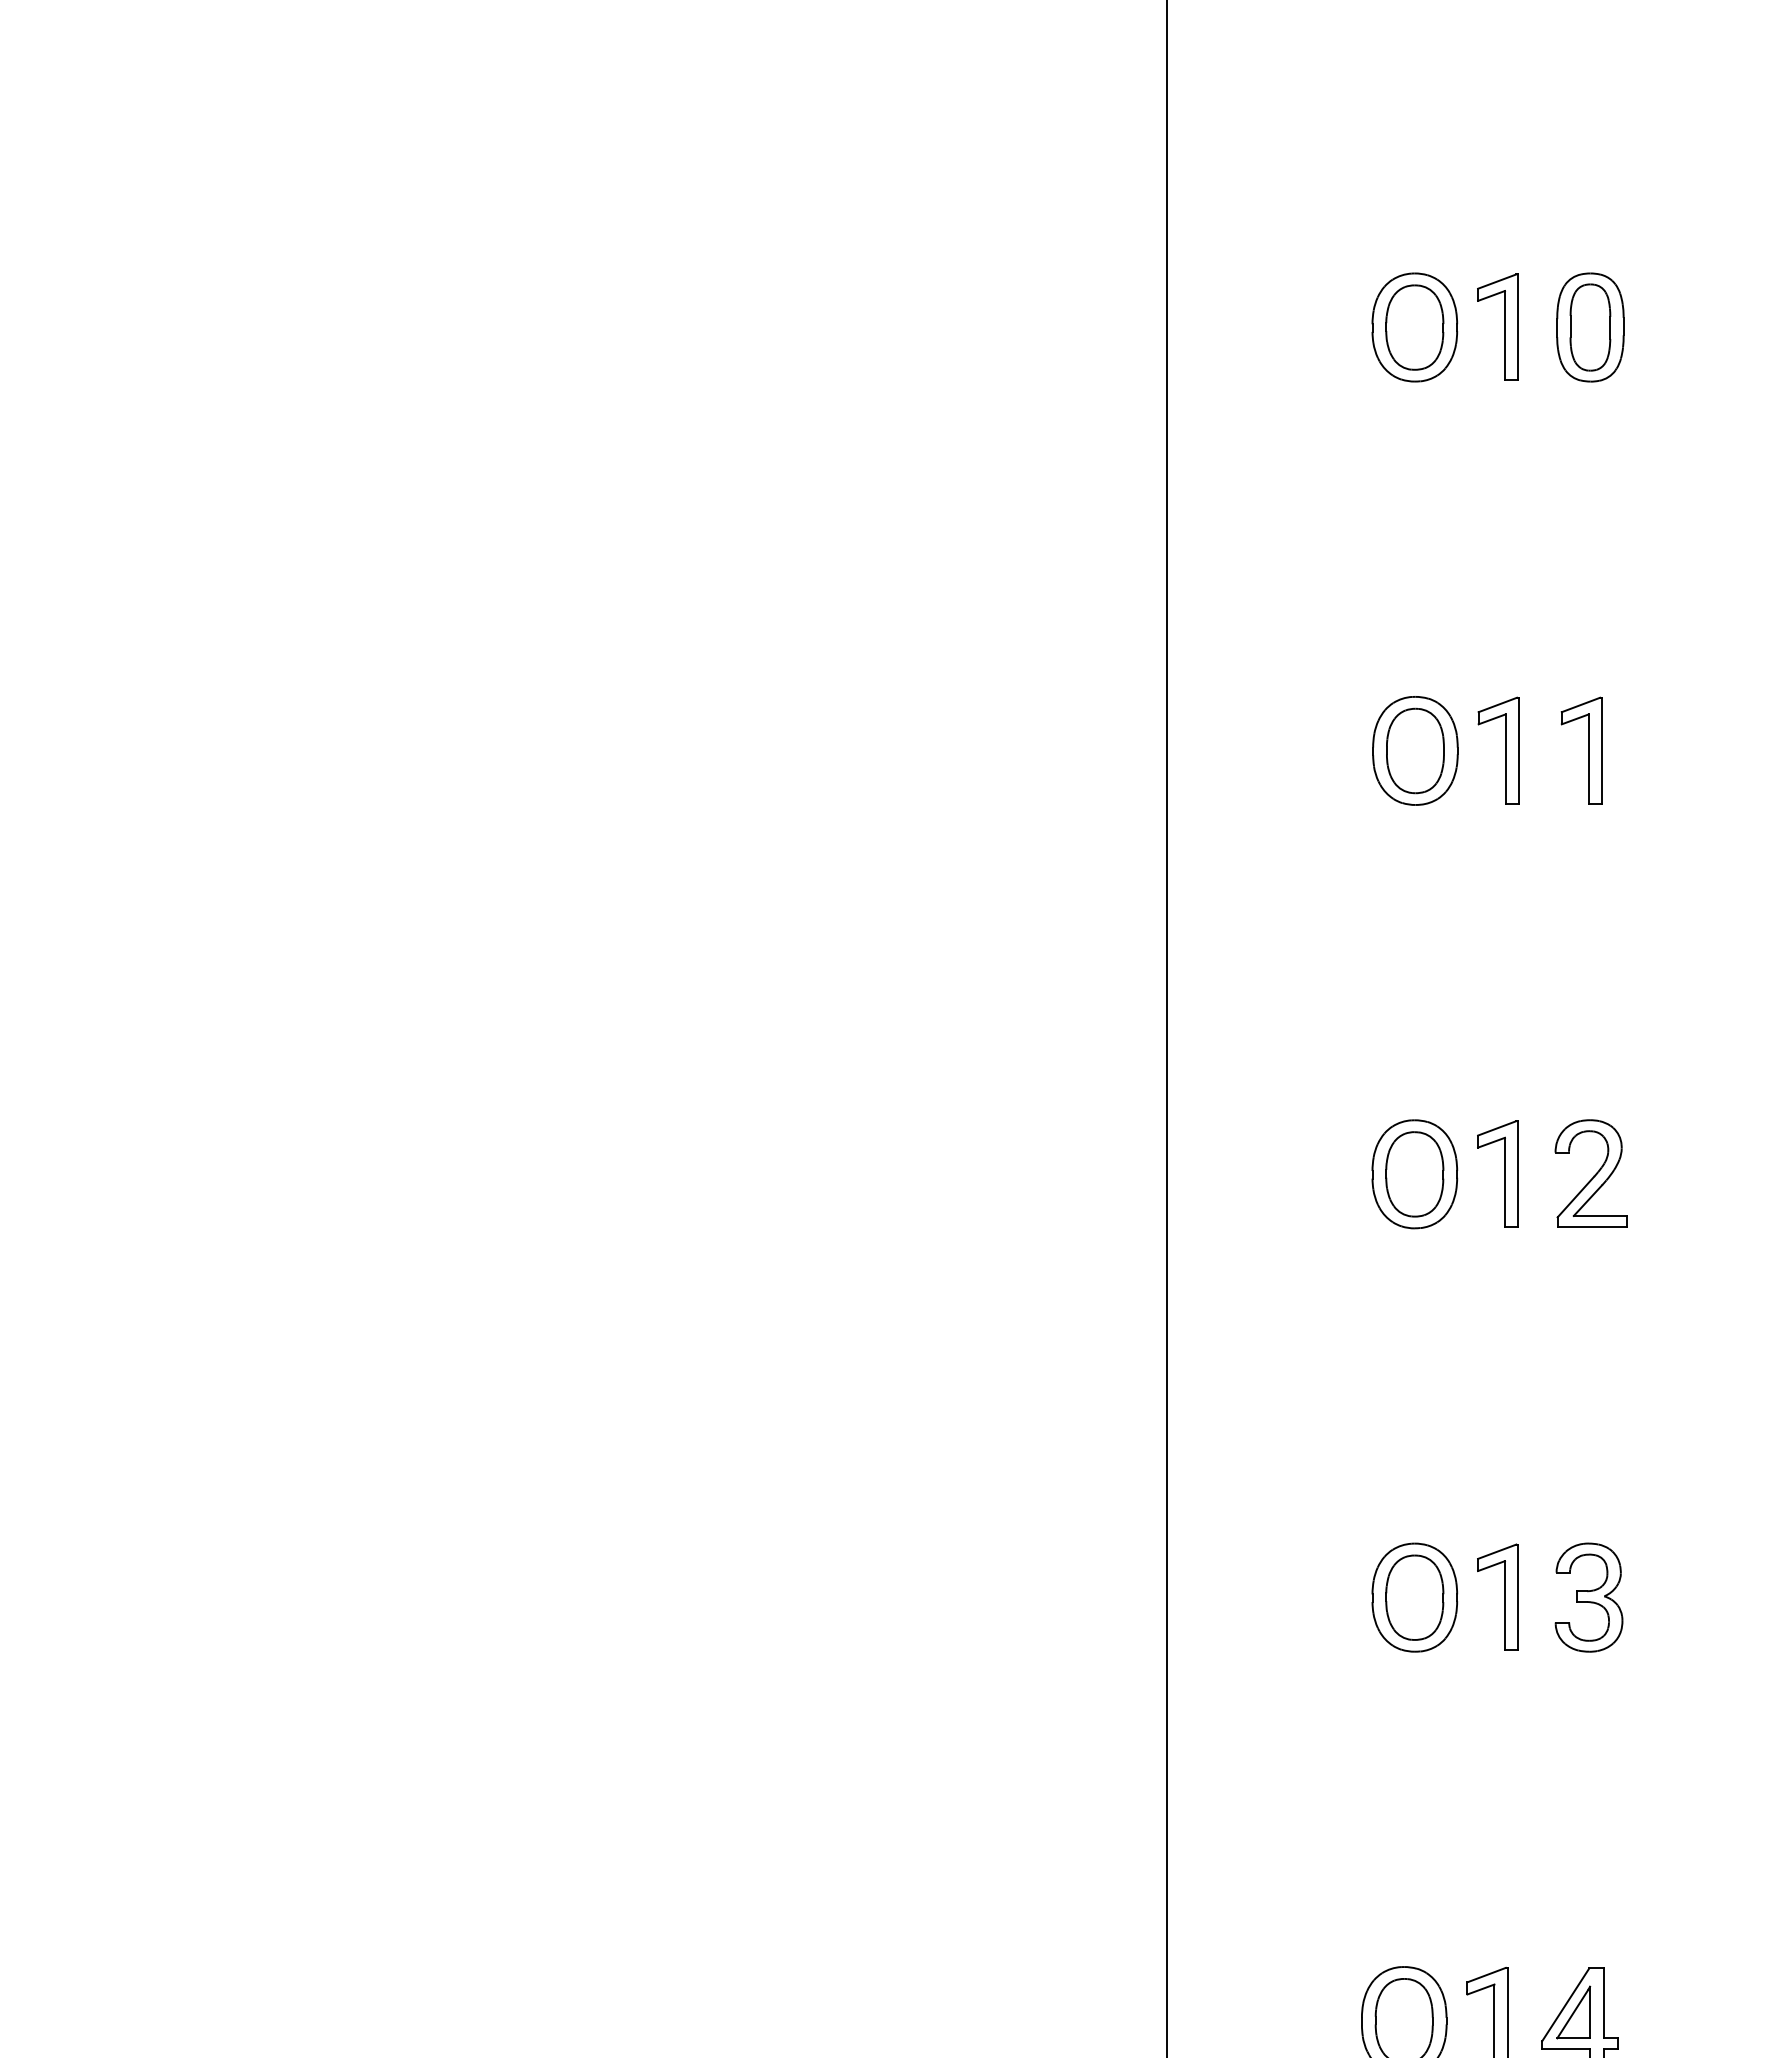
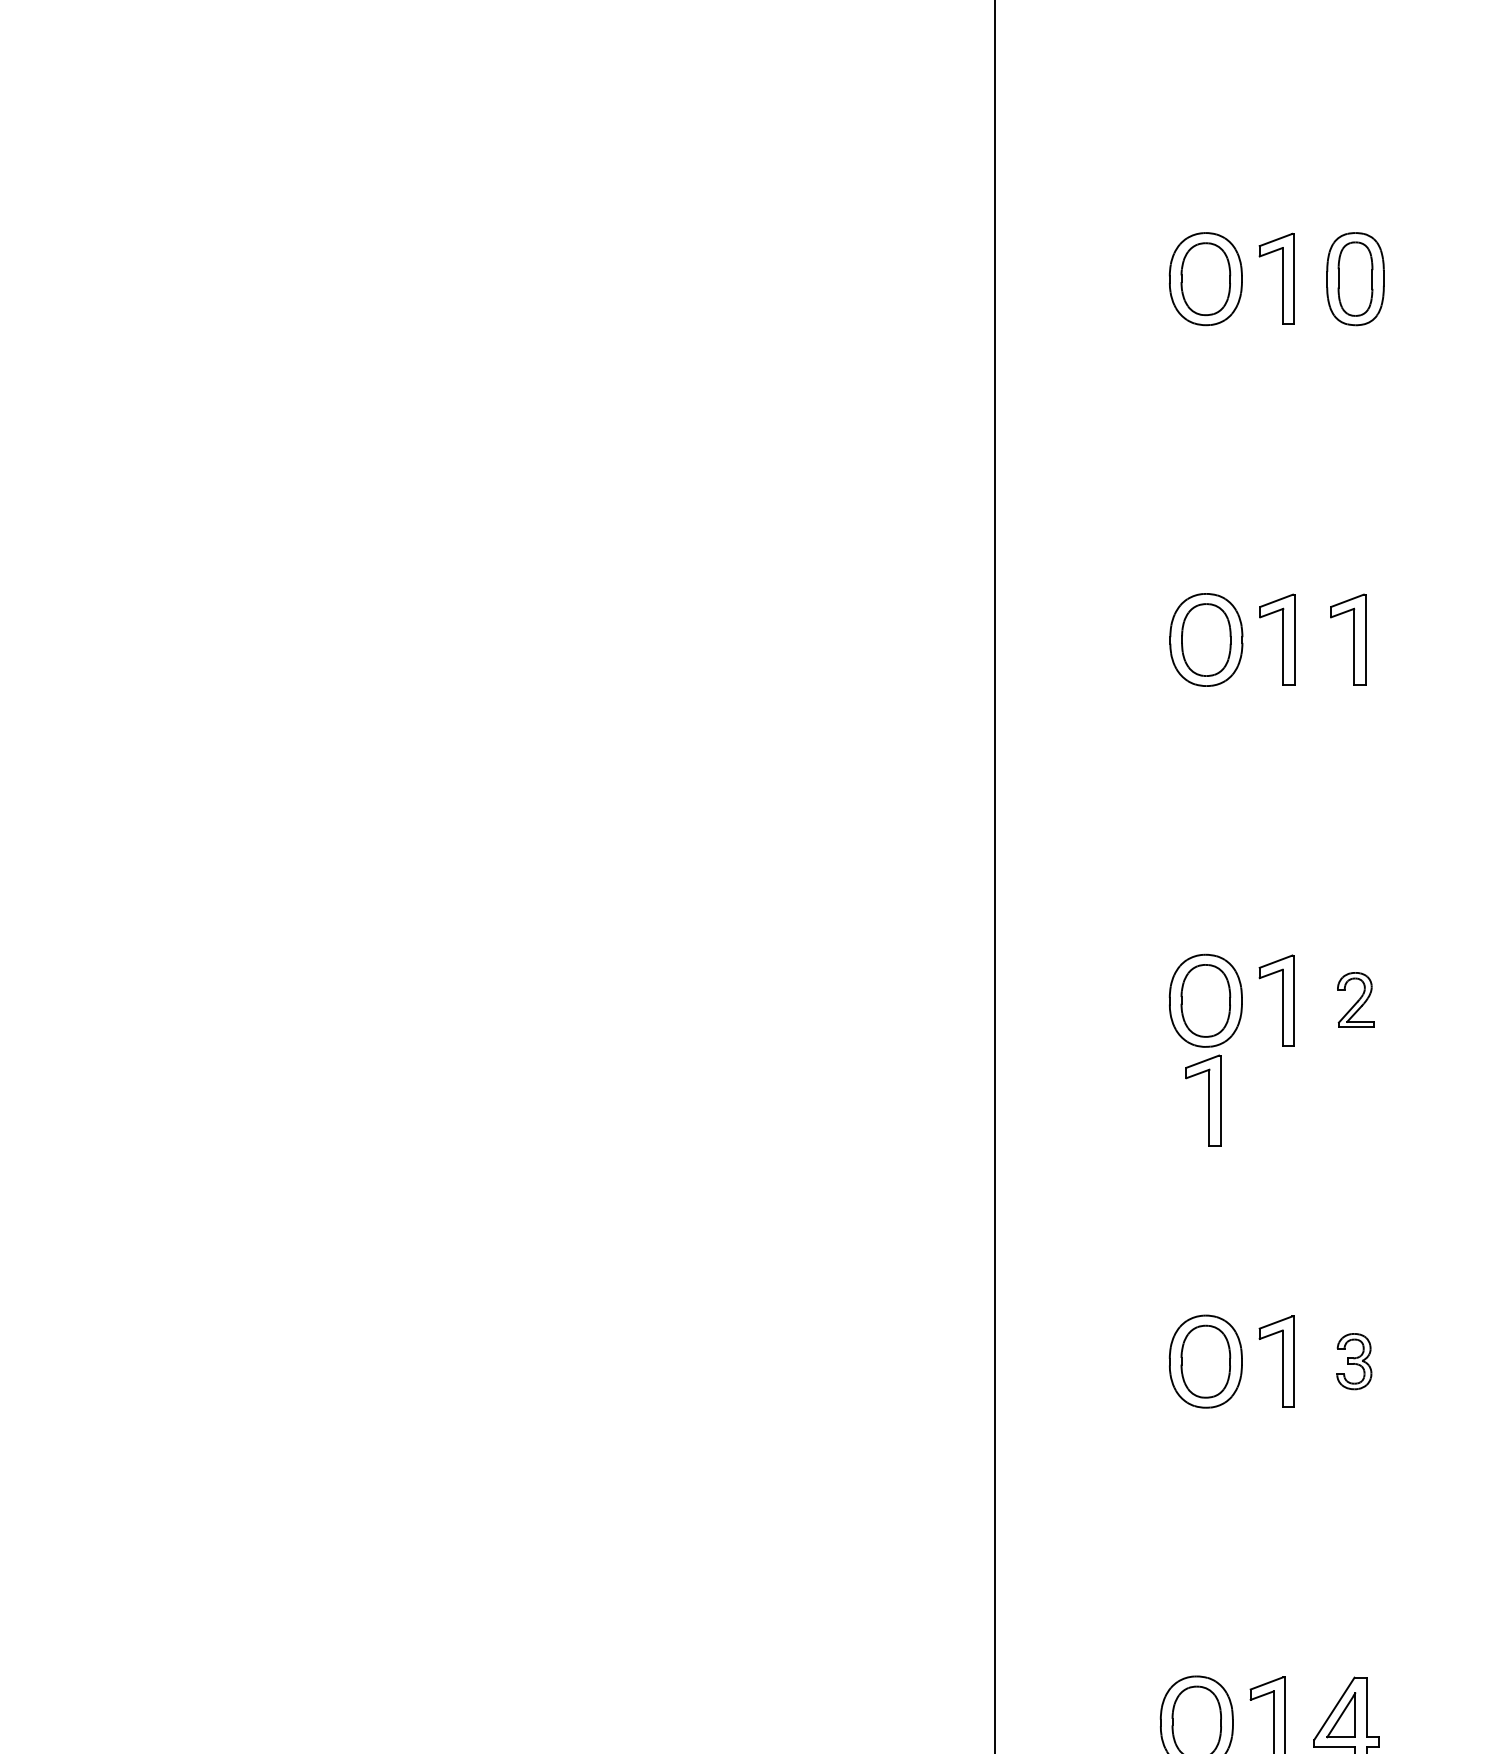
part: (1590, 1173) -> (1355, 1000), size x0.6
part: (1418, 1290) -> (1208, 1099), added
part: (1588, 1597) -> (1353, 1361), size x0.6

